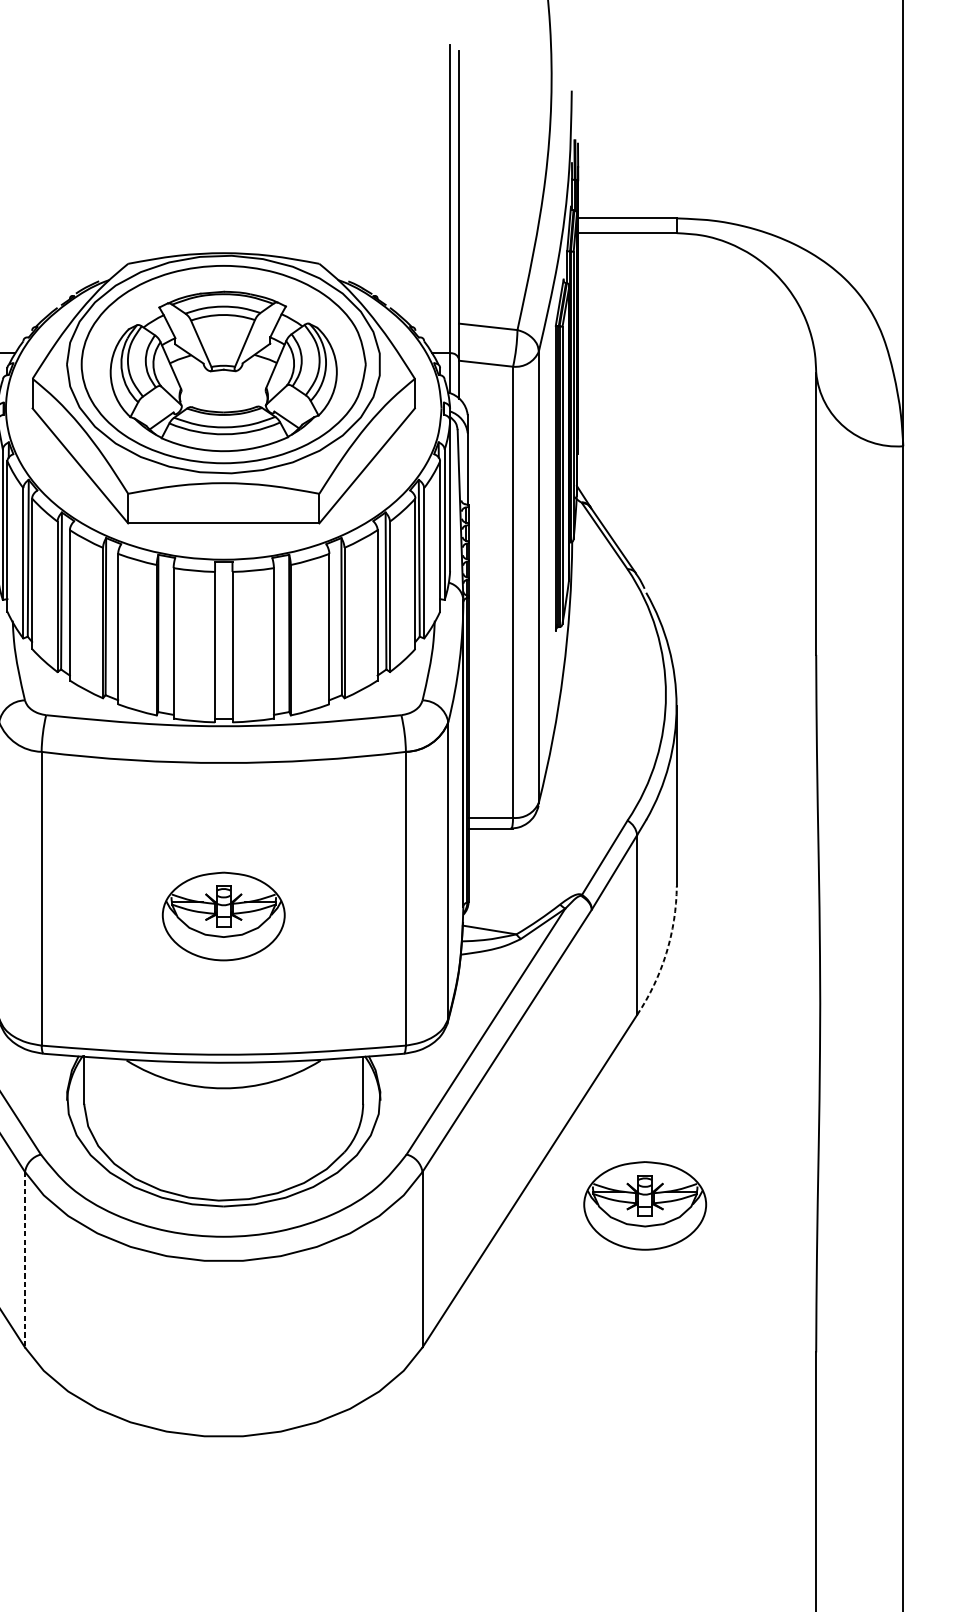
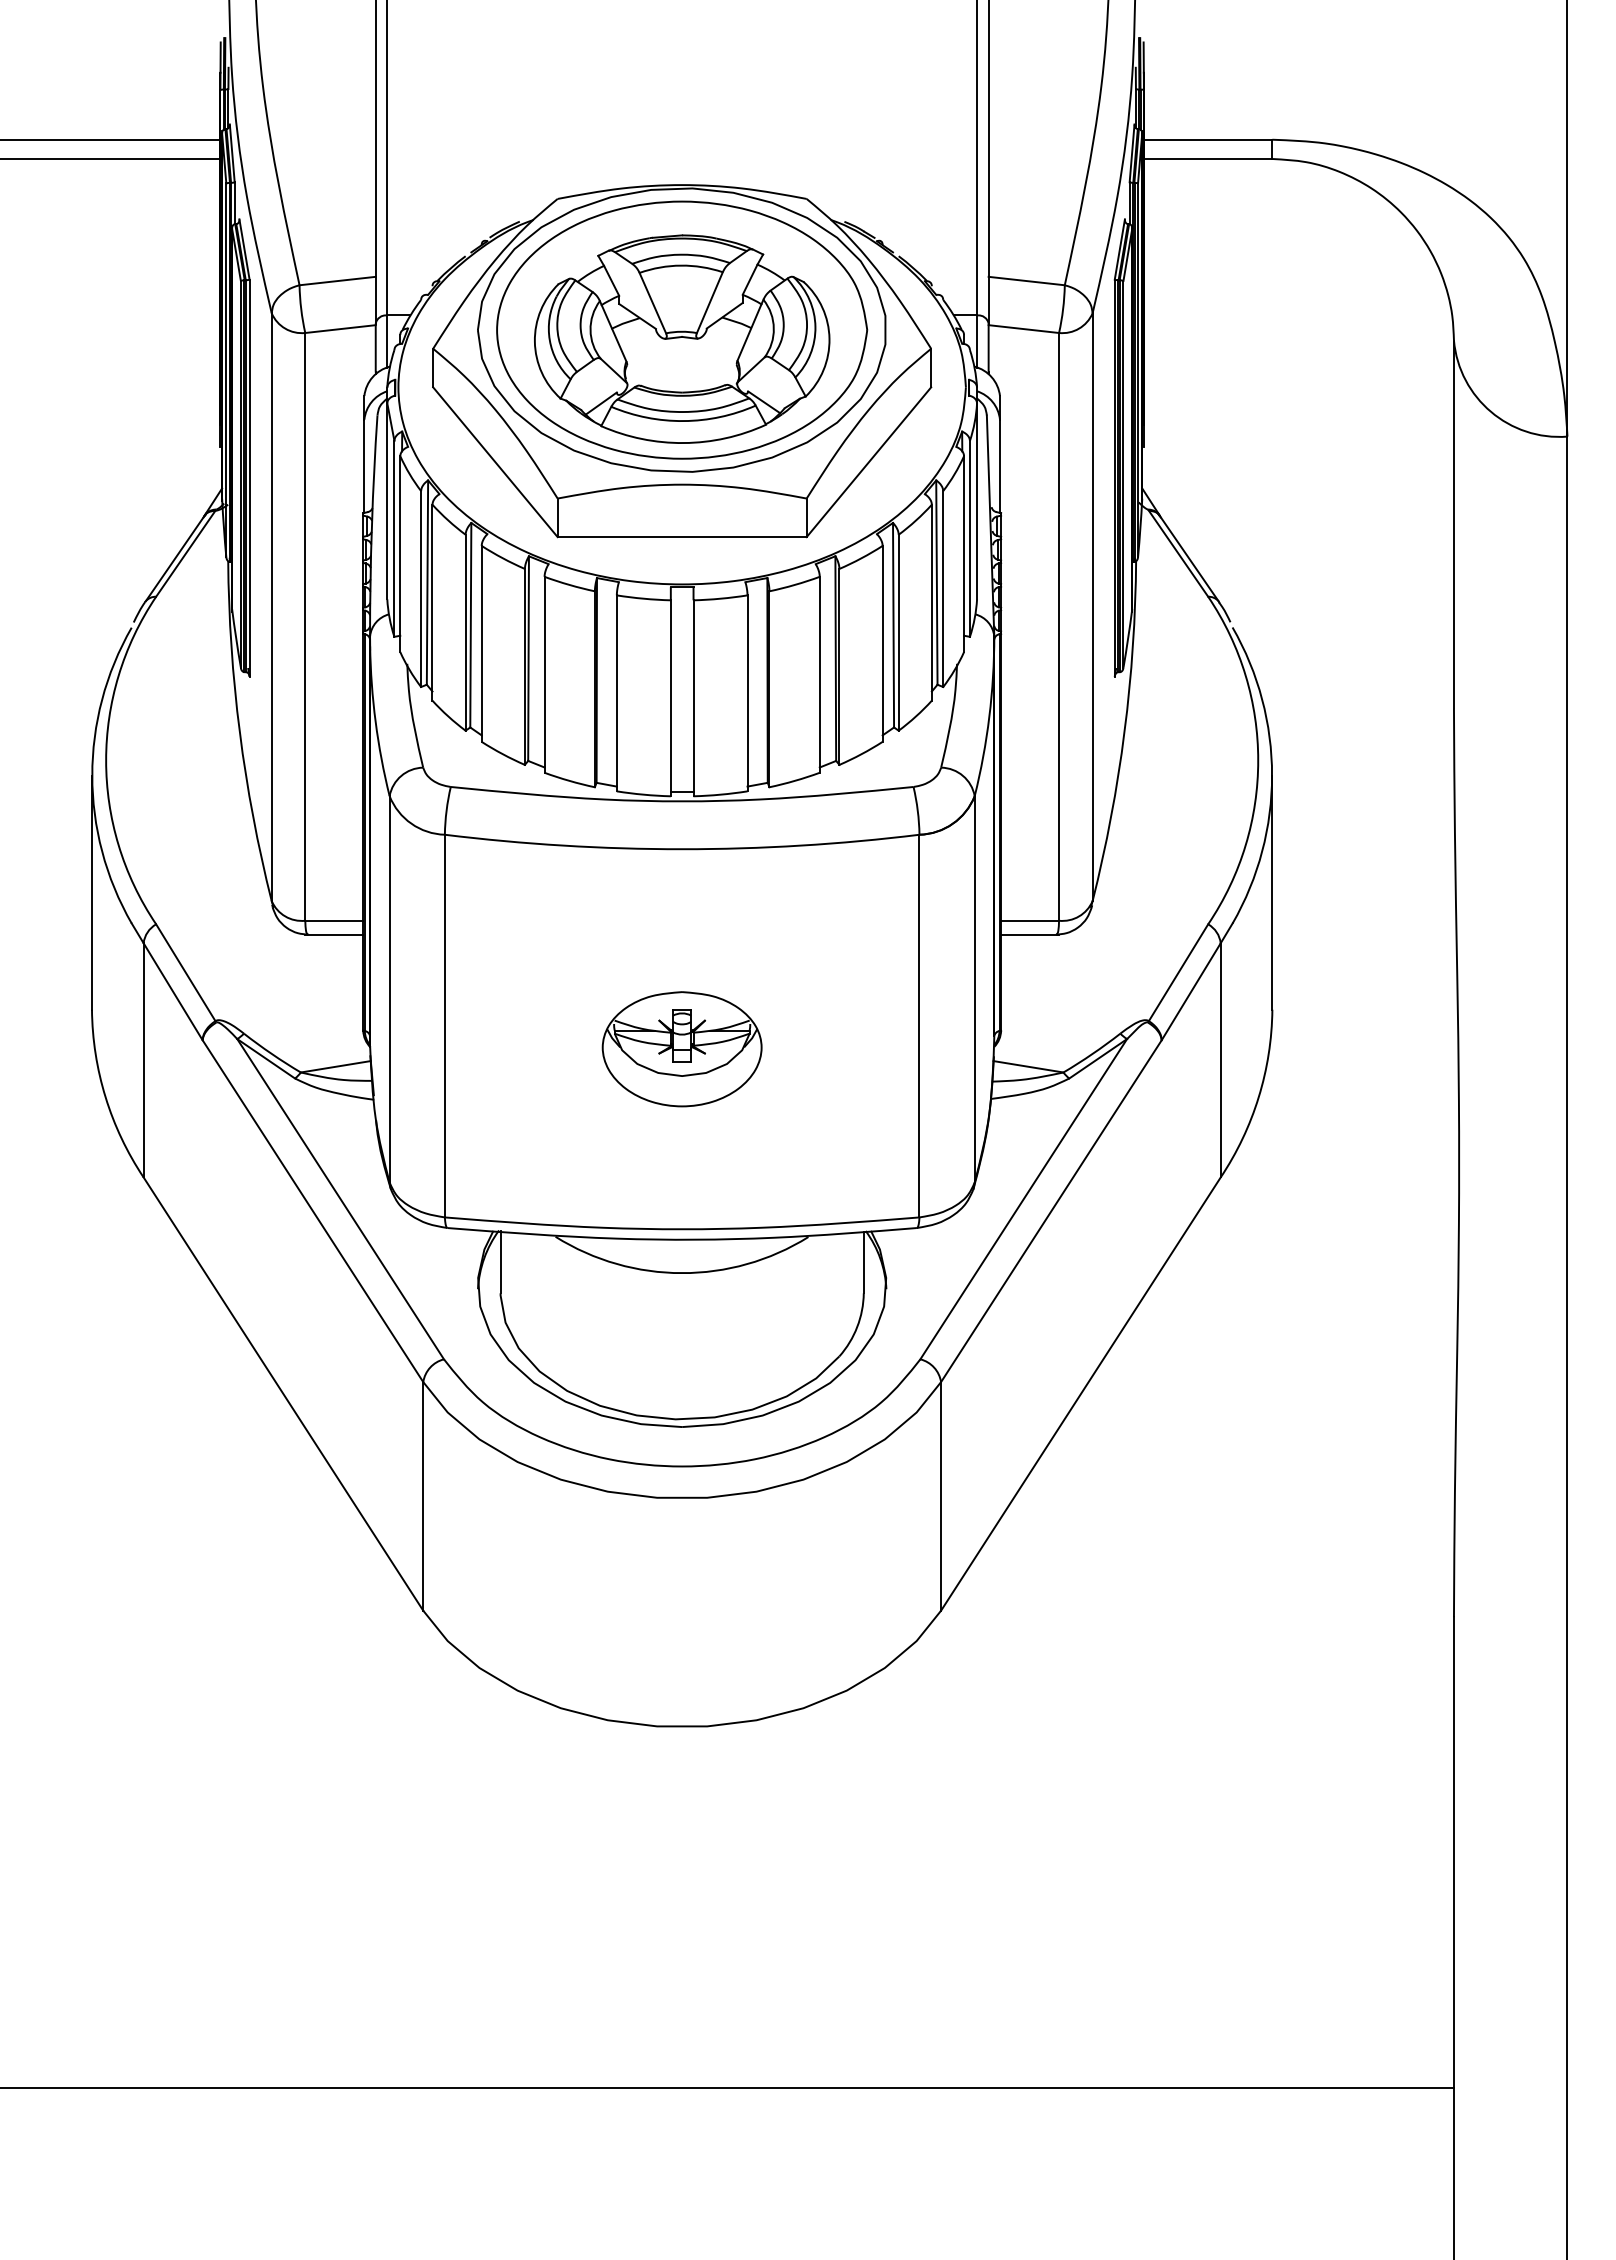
arc: (666, 953) -> (1258, 1097), dashed -> solid
part: (644, 1206) -> (1230, 1426), removed
line: (25, 1259) -> (423, 1496), dashed -> solid

